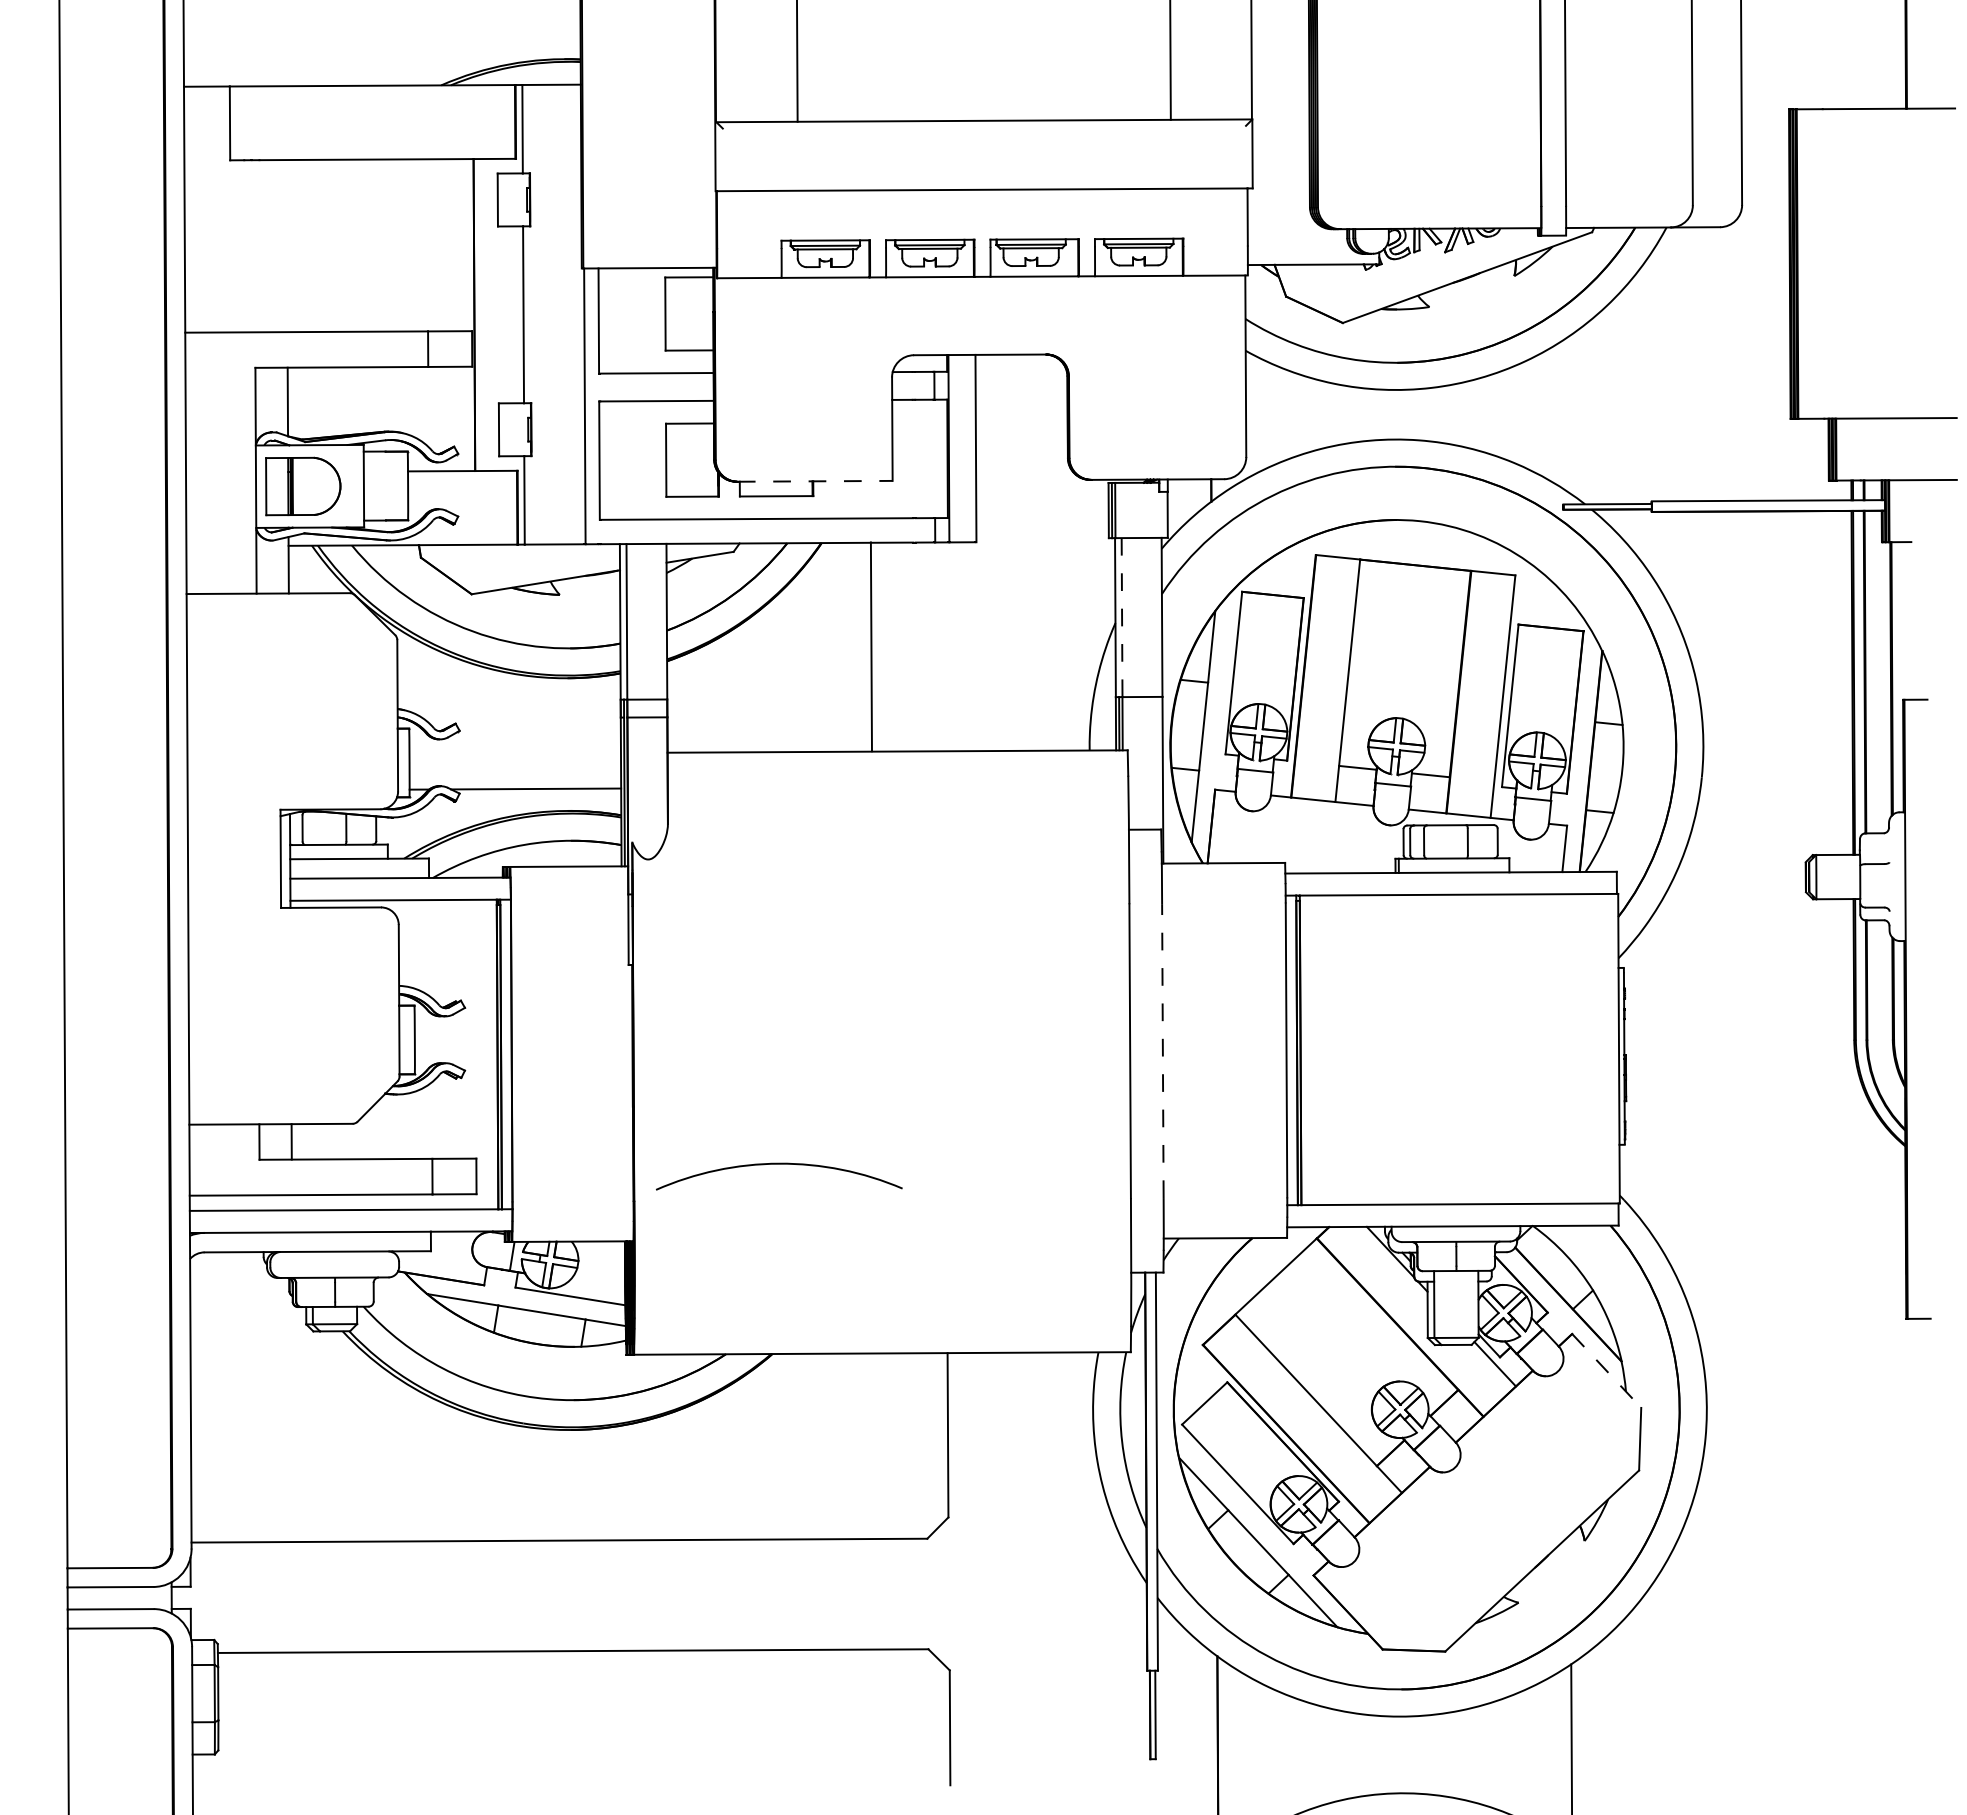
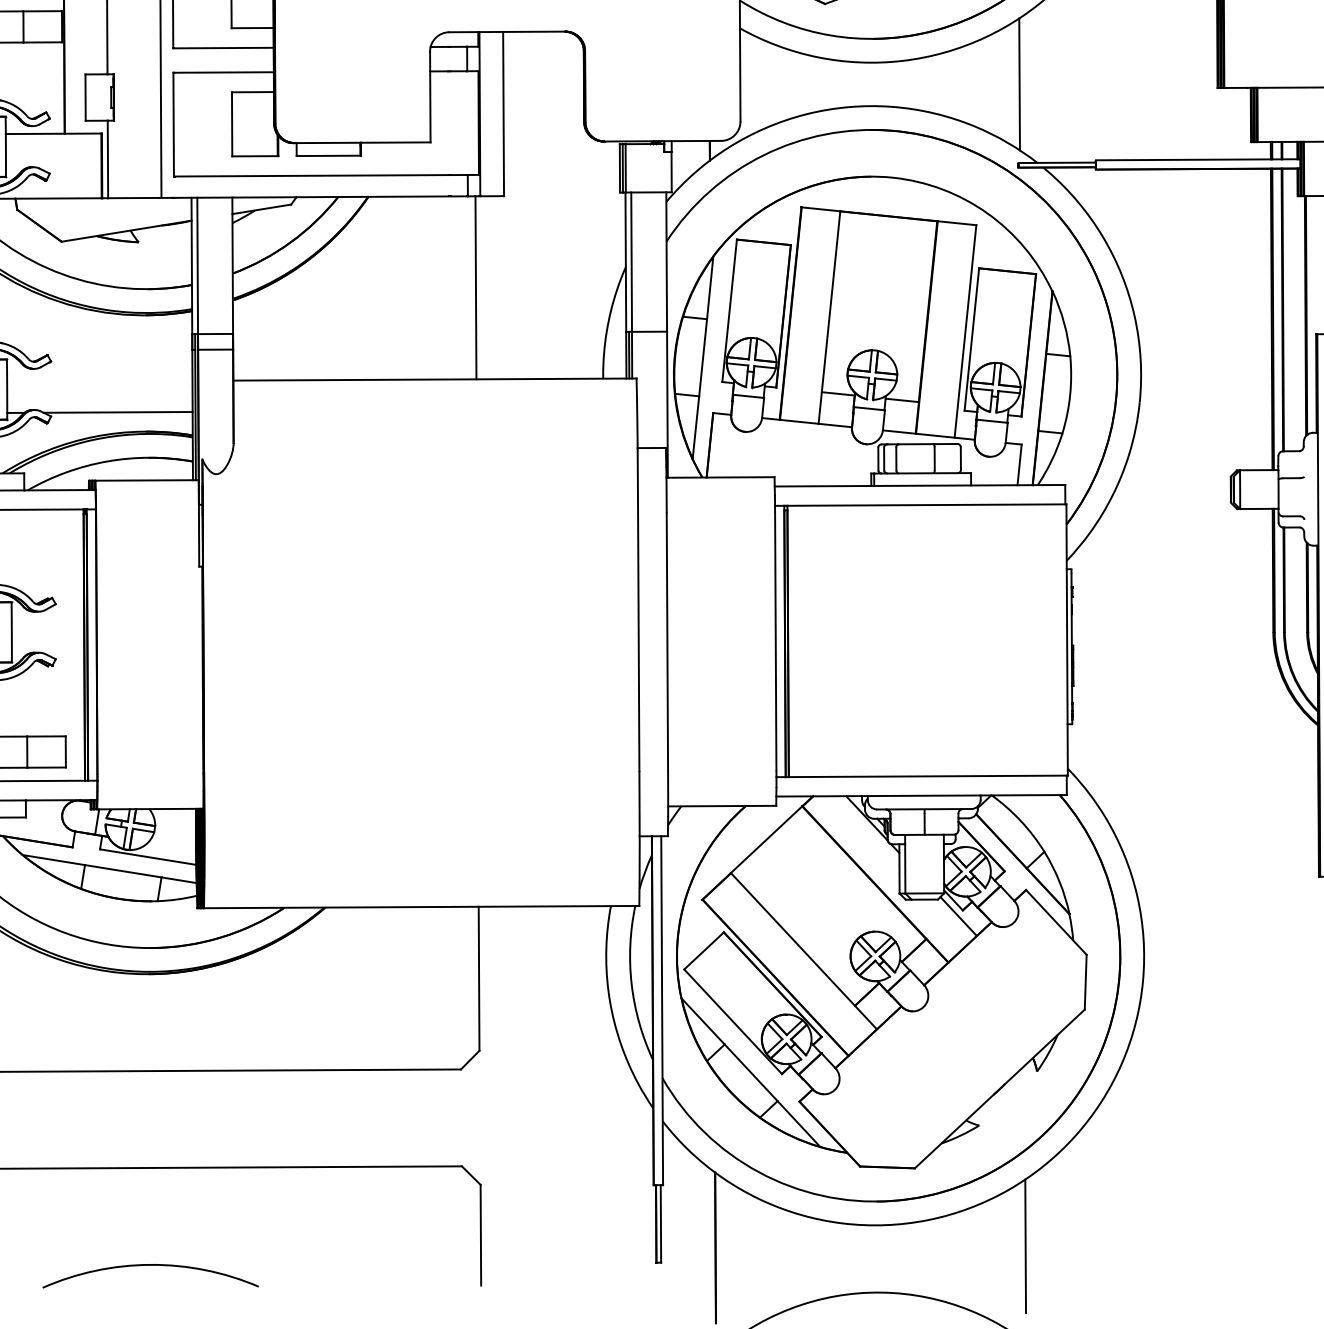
line: (1564, 414) -> (1019, 84), added
line: (815, 481) -> (362, 142), dashed -> solid
line: (1122, 617) -> (632, 262), dashed -> solid
line: (870, 646) -> (475, 287), moved
line: (1162, 1051) -> (667, 642), dashed -> solid
curve: (779, 1164) -> (150, 1265), moved
line: (1606, 1370) -> (1056, 922), dashed -> solid

